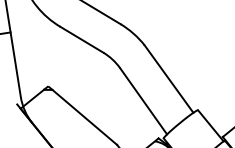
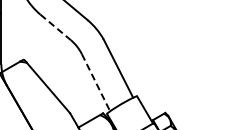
line: (81, 39) -> (55, 27), solid -> dashed
line: (144, 100) -> (96, 82), solid -> dashed

